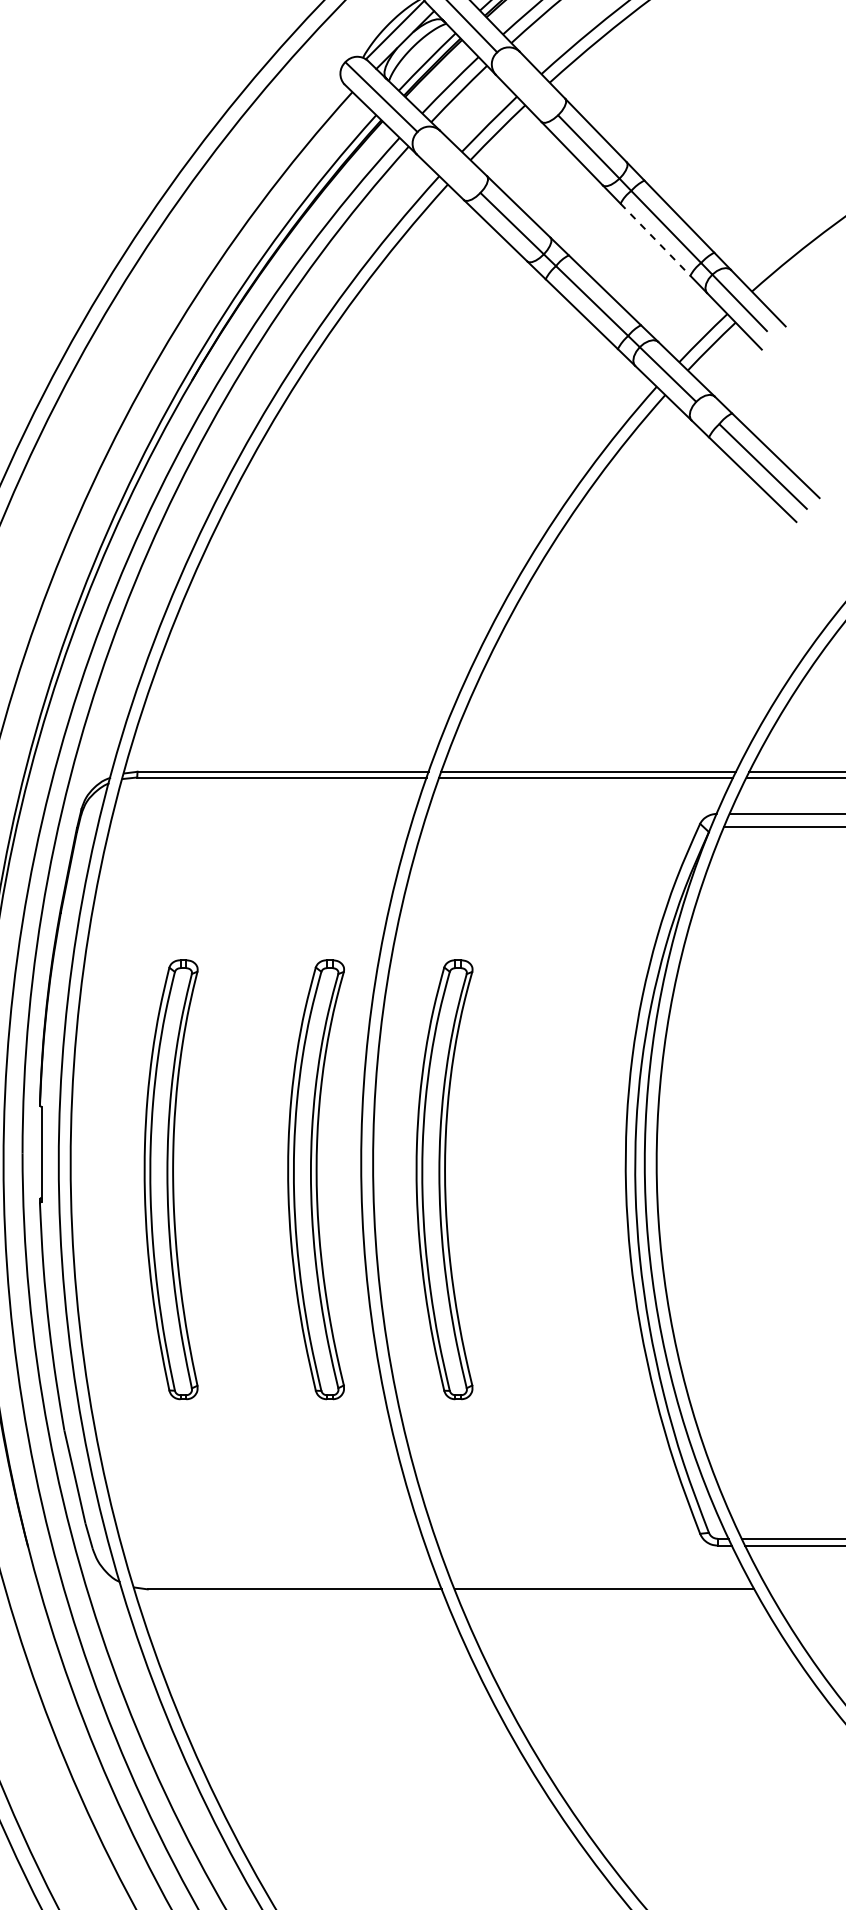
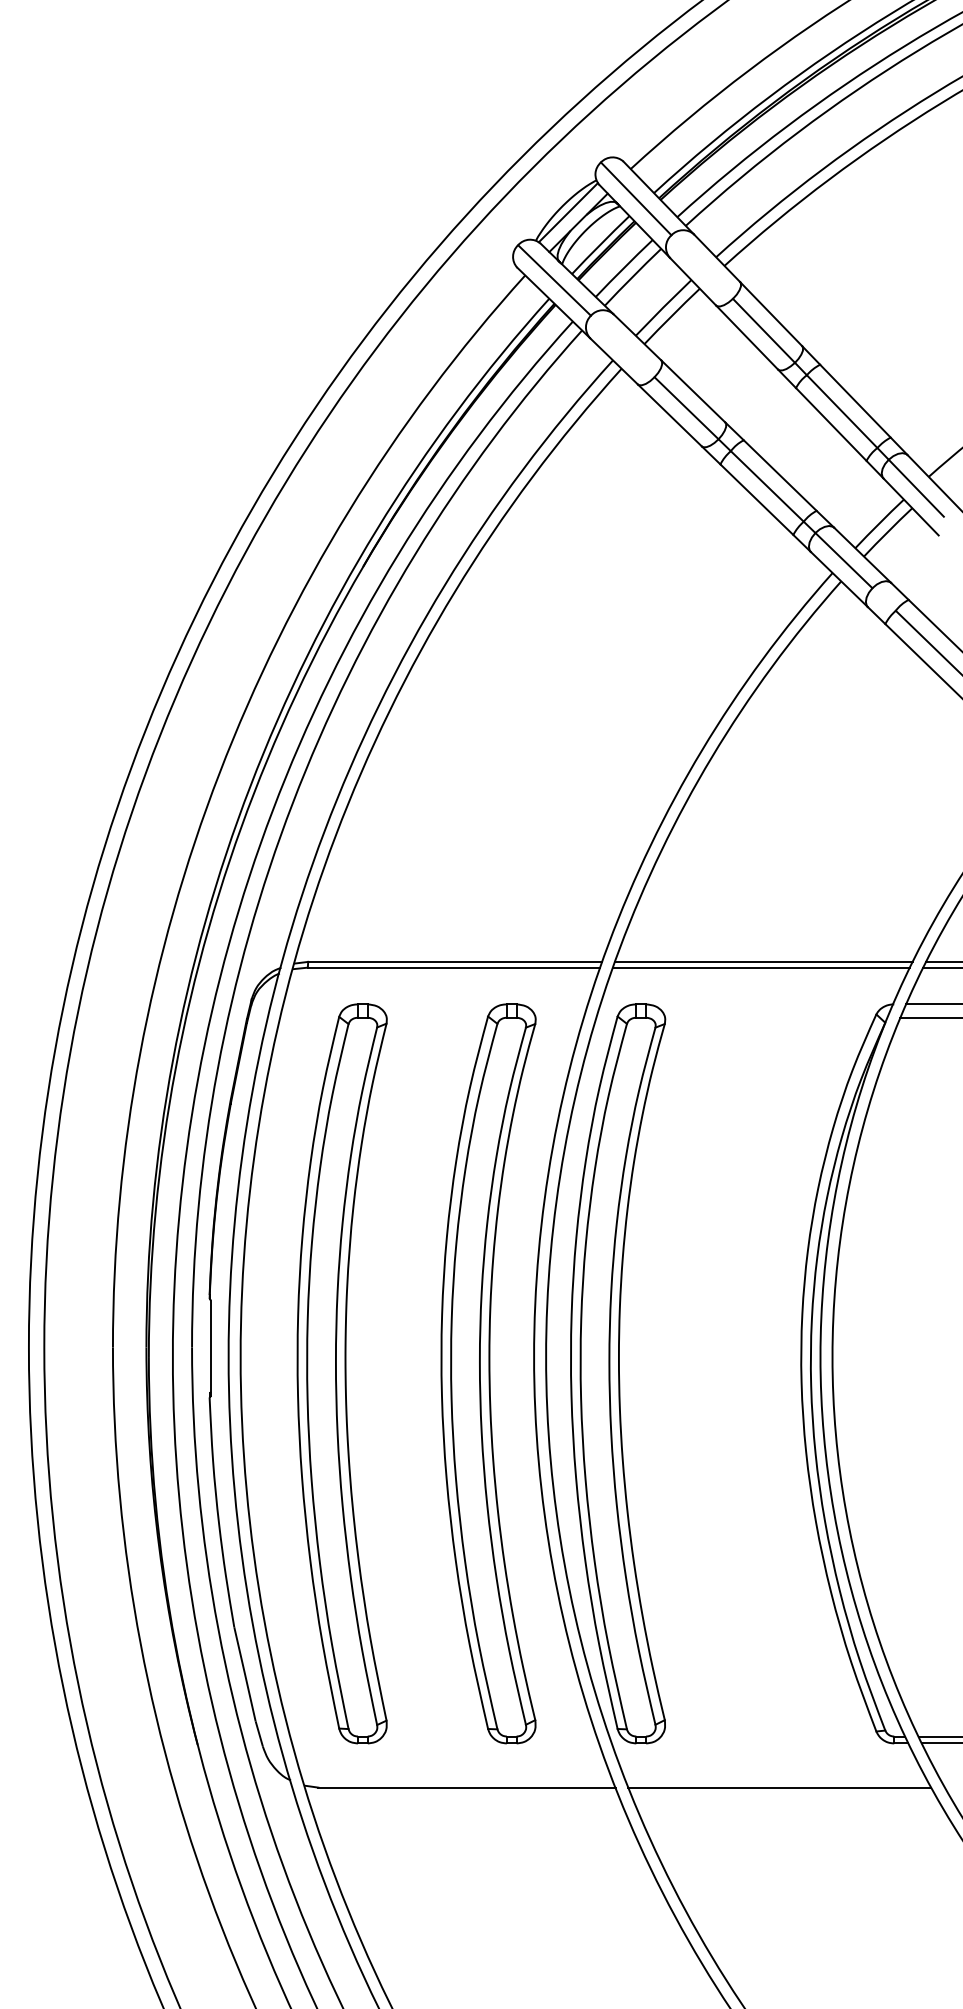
line: (655, 239) -> (831, 424), dashed -> solid
part: (170, 1179) -> (341, 1373), size x1.67
part: (316, 1179) -> (488, 1373), size x1.67
part: (444, 1179) -> (618, 1373), size x1.67

